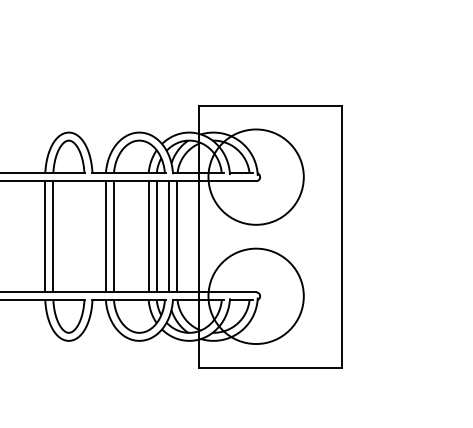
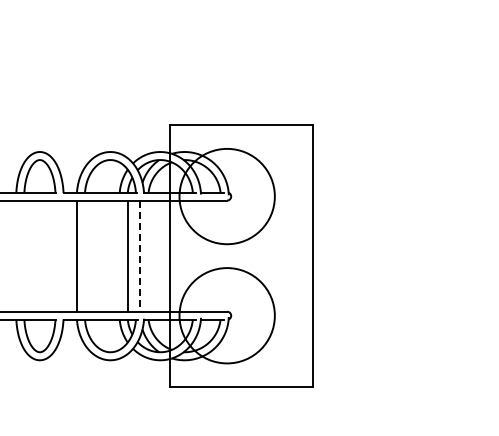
line: (45, 236) -> (16, 255), removed
line: (53, 236) -> (24, 255), removed
line: (113, 236) -> (84, 255), removed
line: (148, 236) -> (119, 255), removed
line: (177, 236) -> (148, 255), removed
line: (169, 237) -> (140, 256), solid -> dashed

